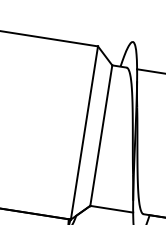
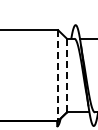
line: (84, 134) -> (58, 76), solid -> dashed
line: (100, 135) -> (66, 75), solid -> dashed

